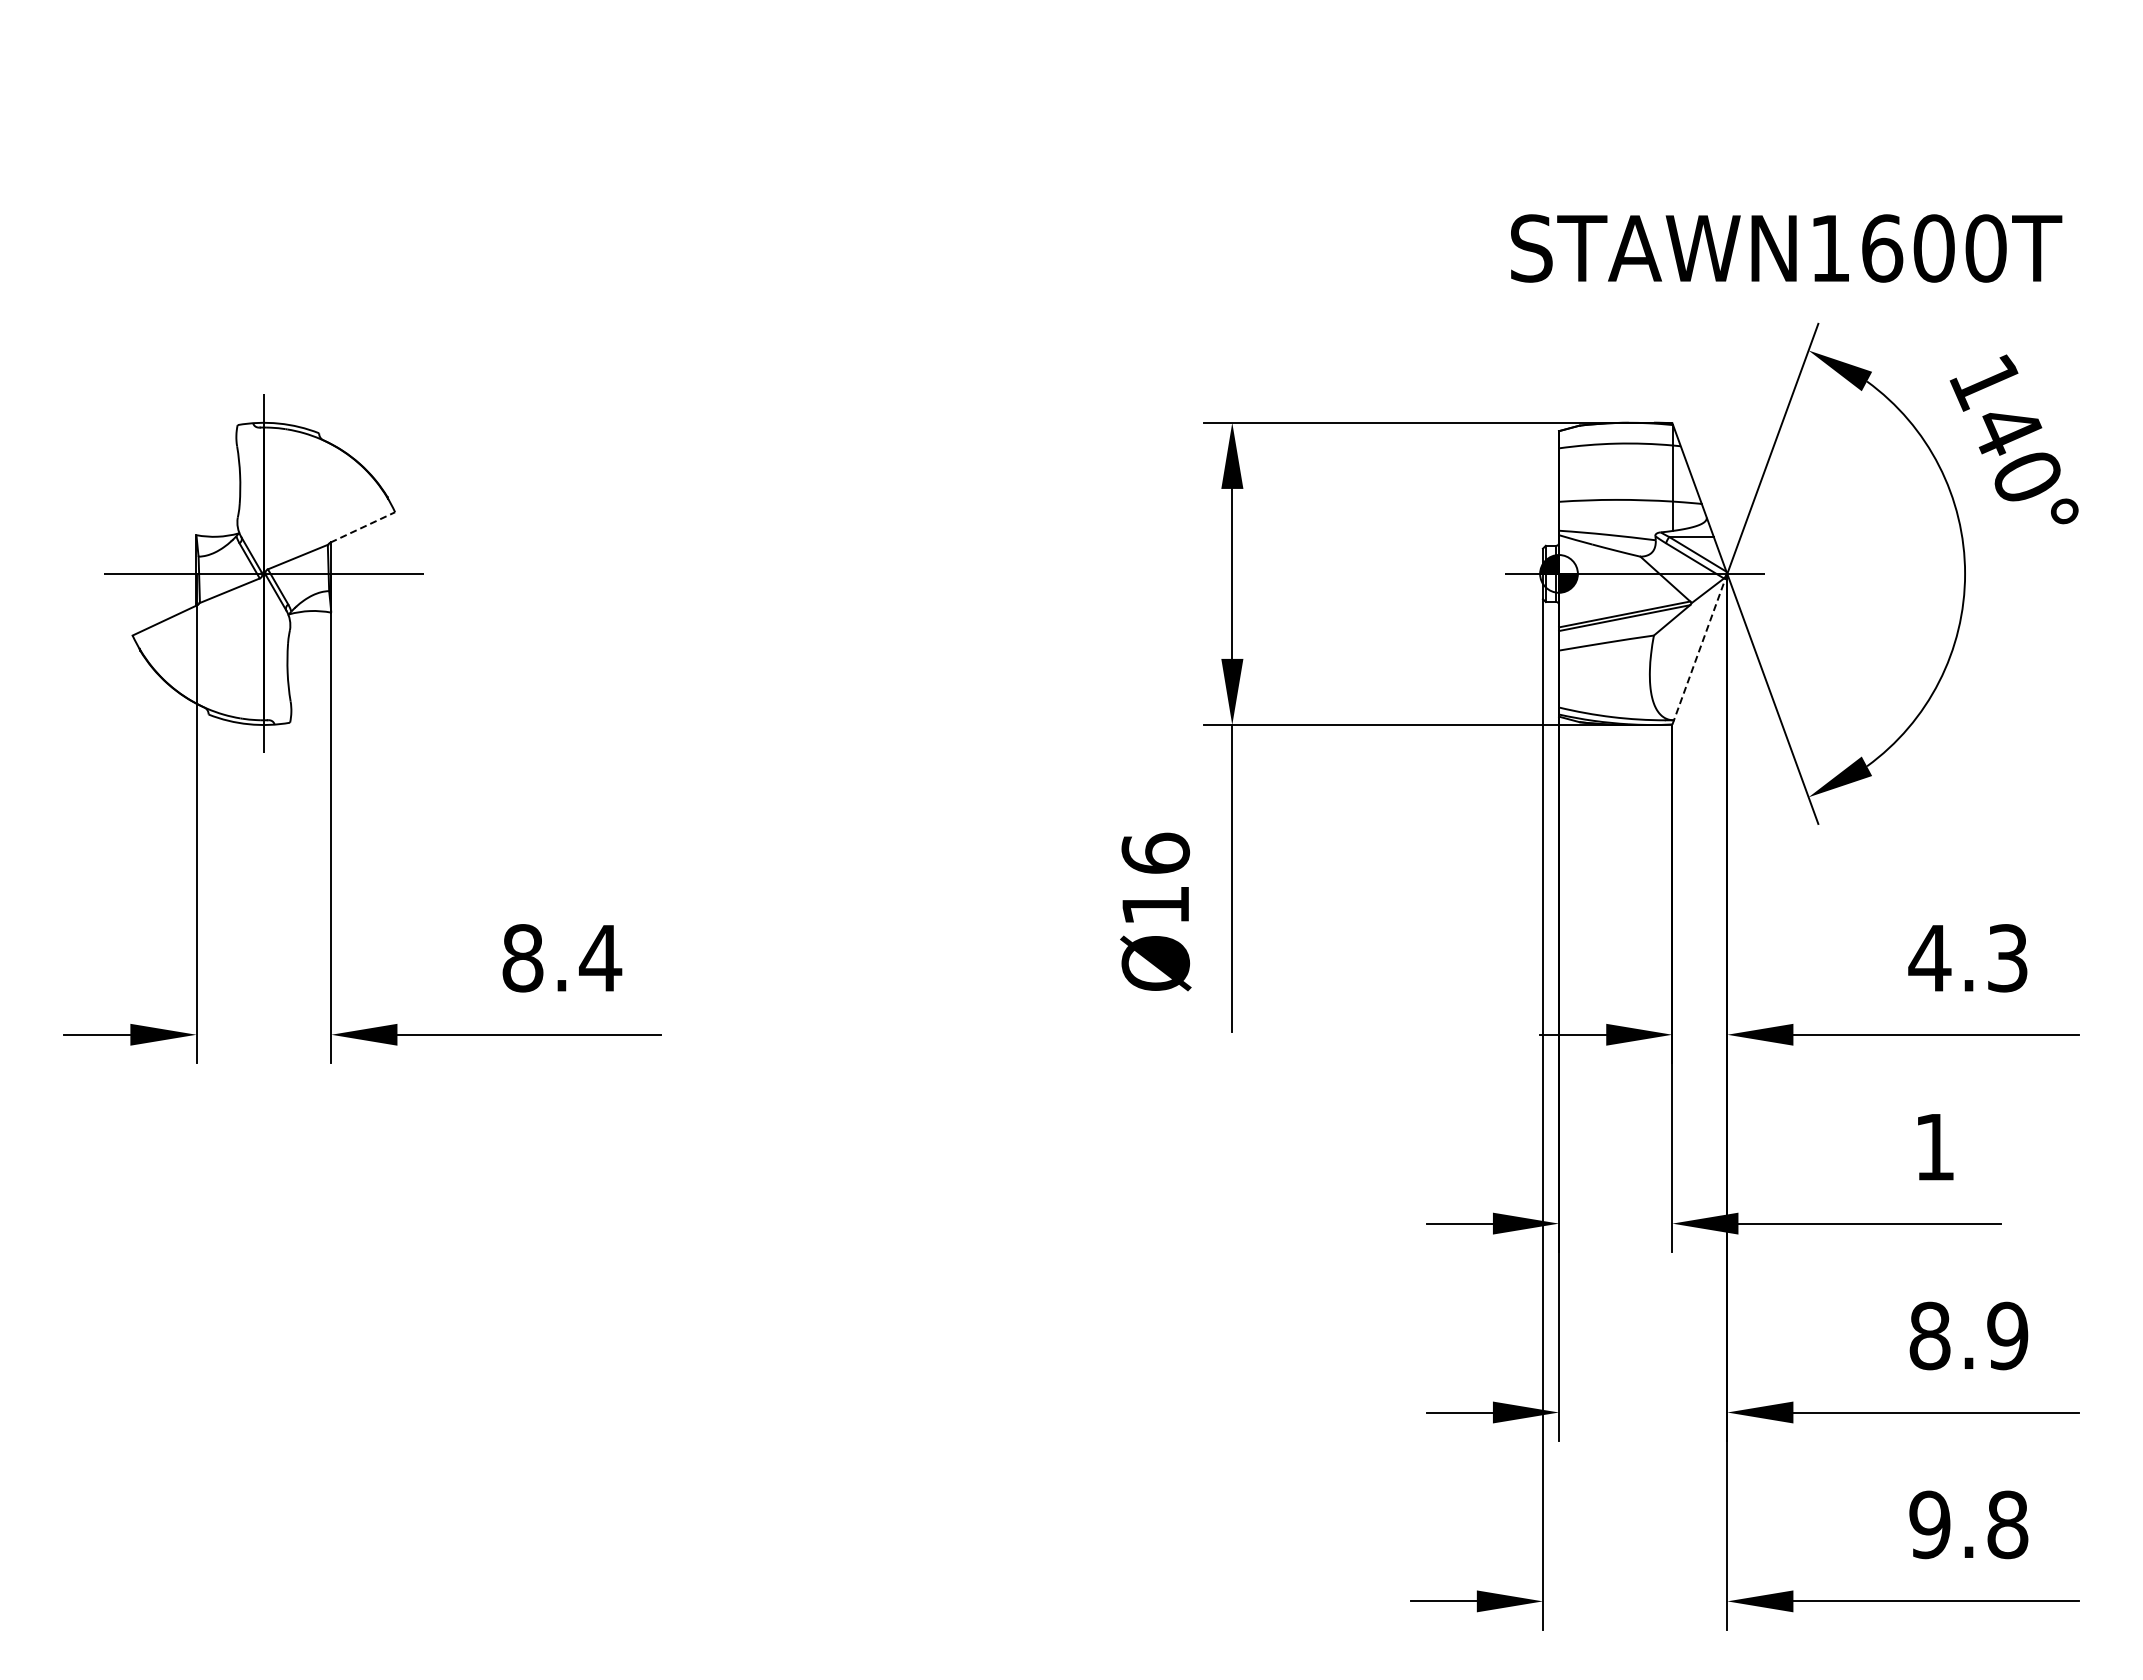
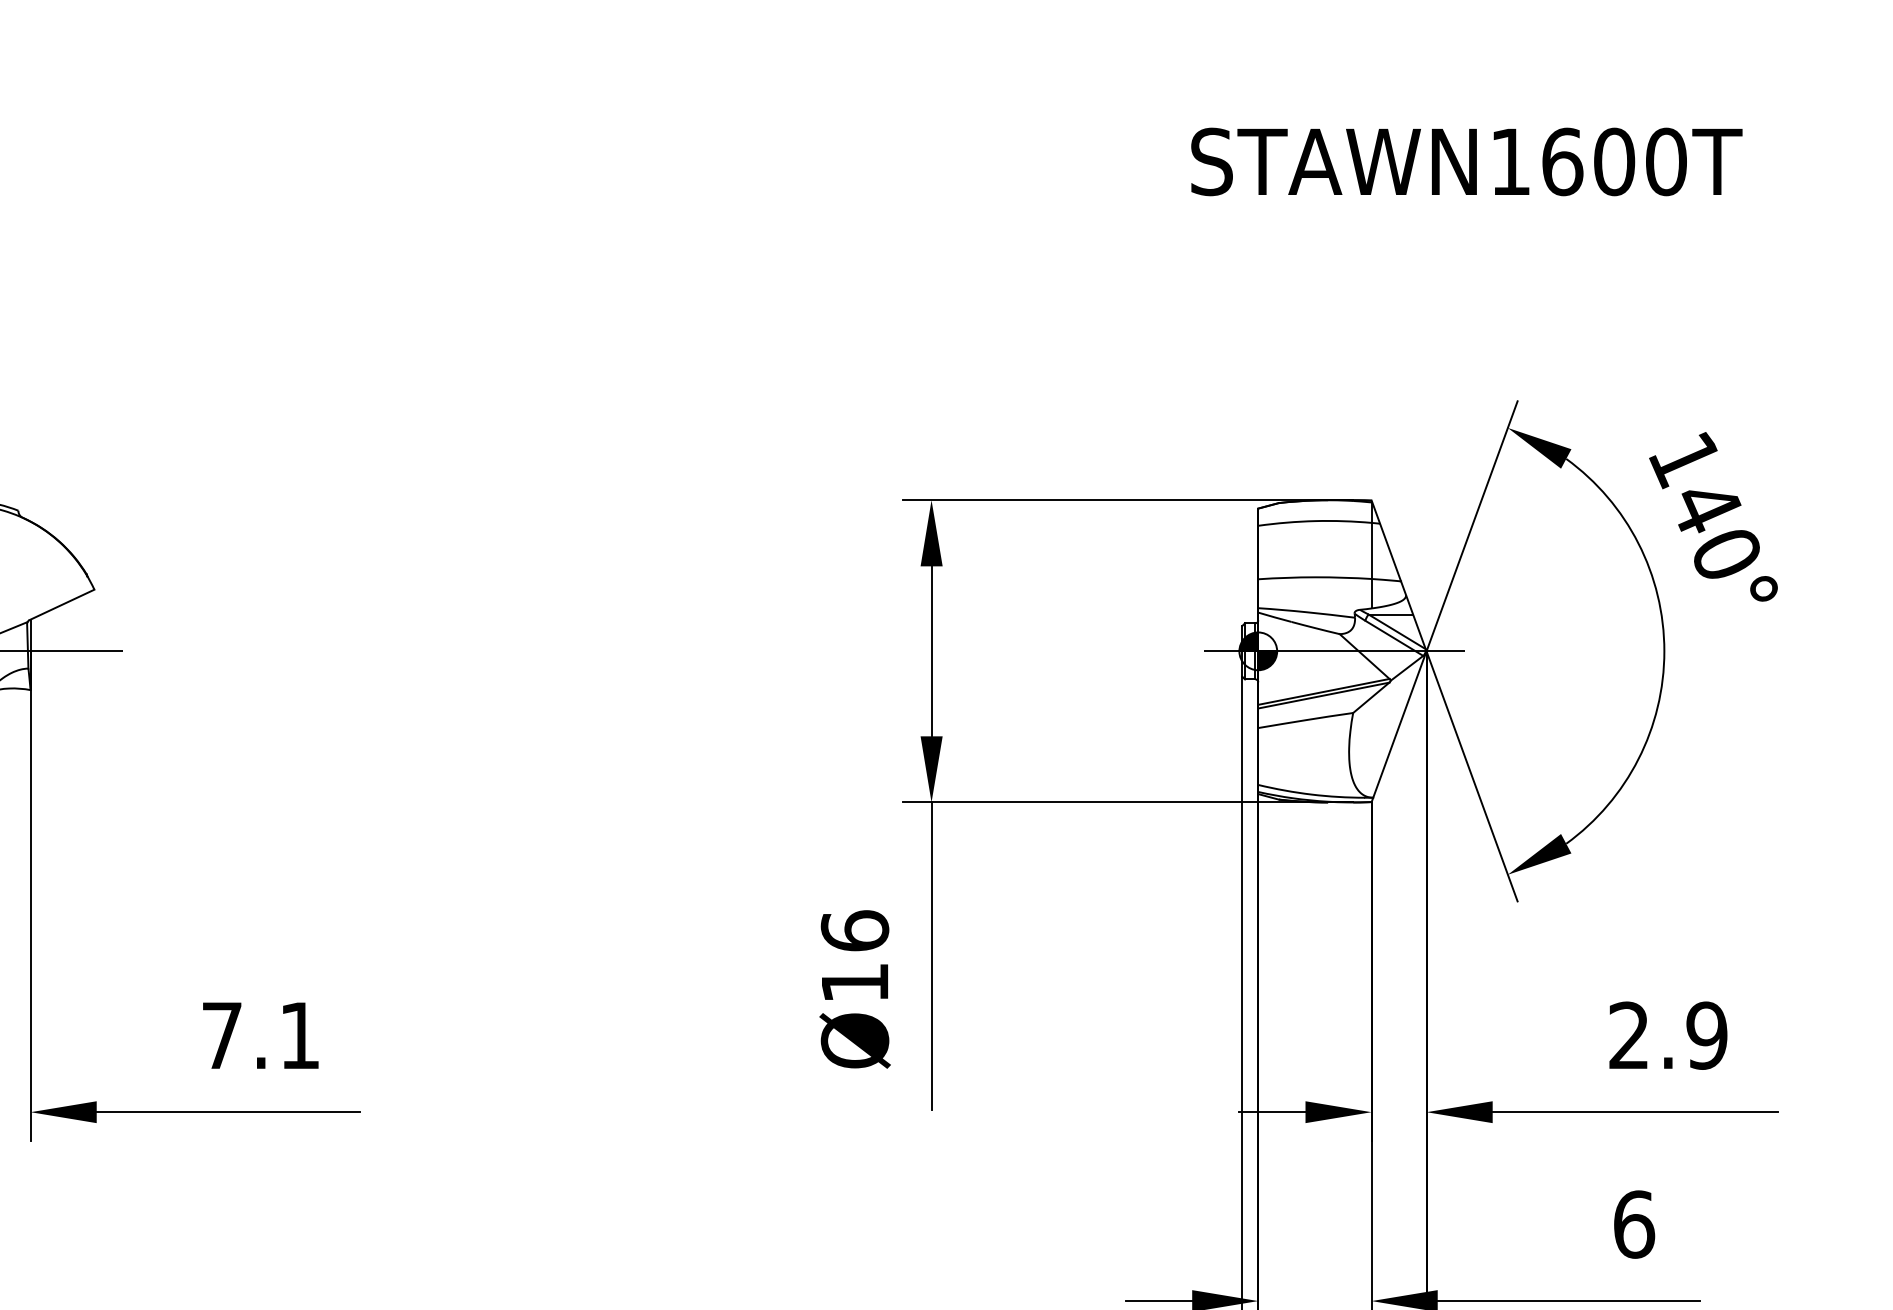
text: (1786, 248) -> (1466, 161), moved
line: (362, 527) -> (61, 604), dashed -> solid
line: (1700, 648) -> (1399, 725), dashed -> solid
text: (562, 958) -> (261, 1035), 8.4 -> 7.1
text: (1968, 958) -> (1667, 1035), 4.3 -> 2.9
text: (1934, 1147) -> (1633, 1224), 1 -> 6

